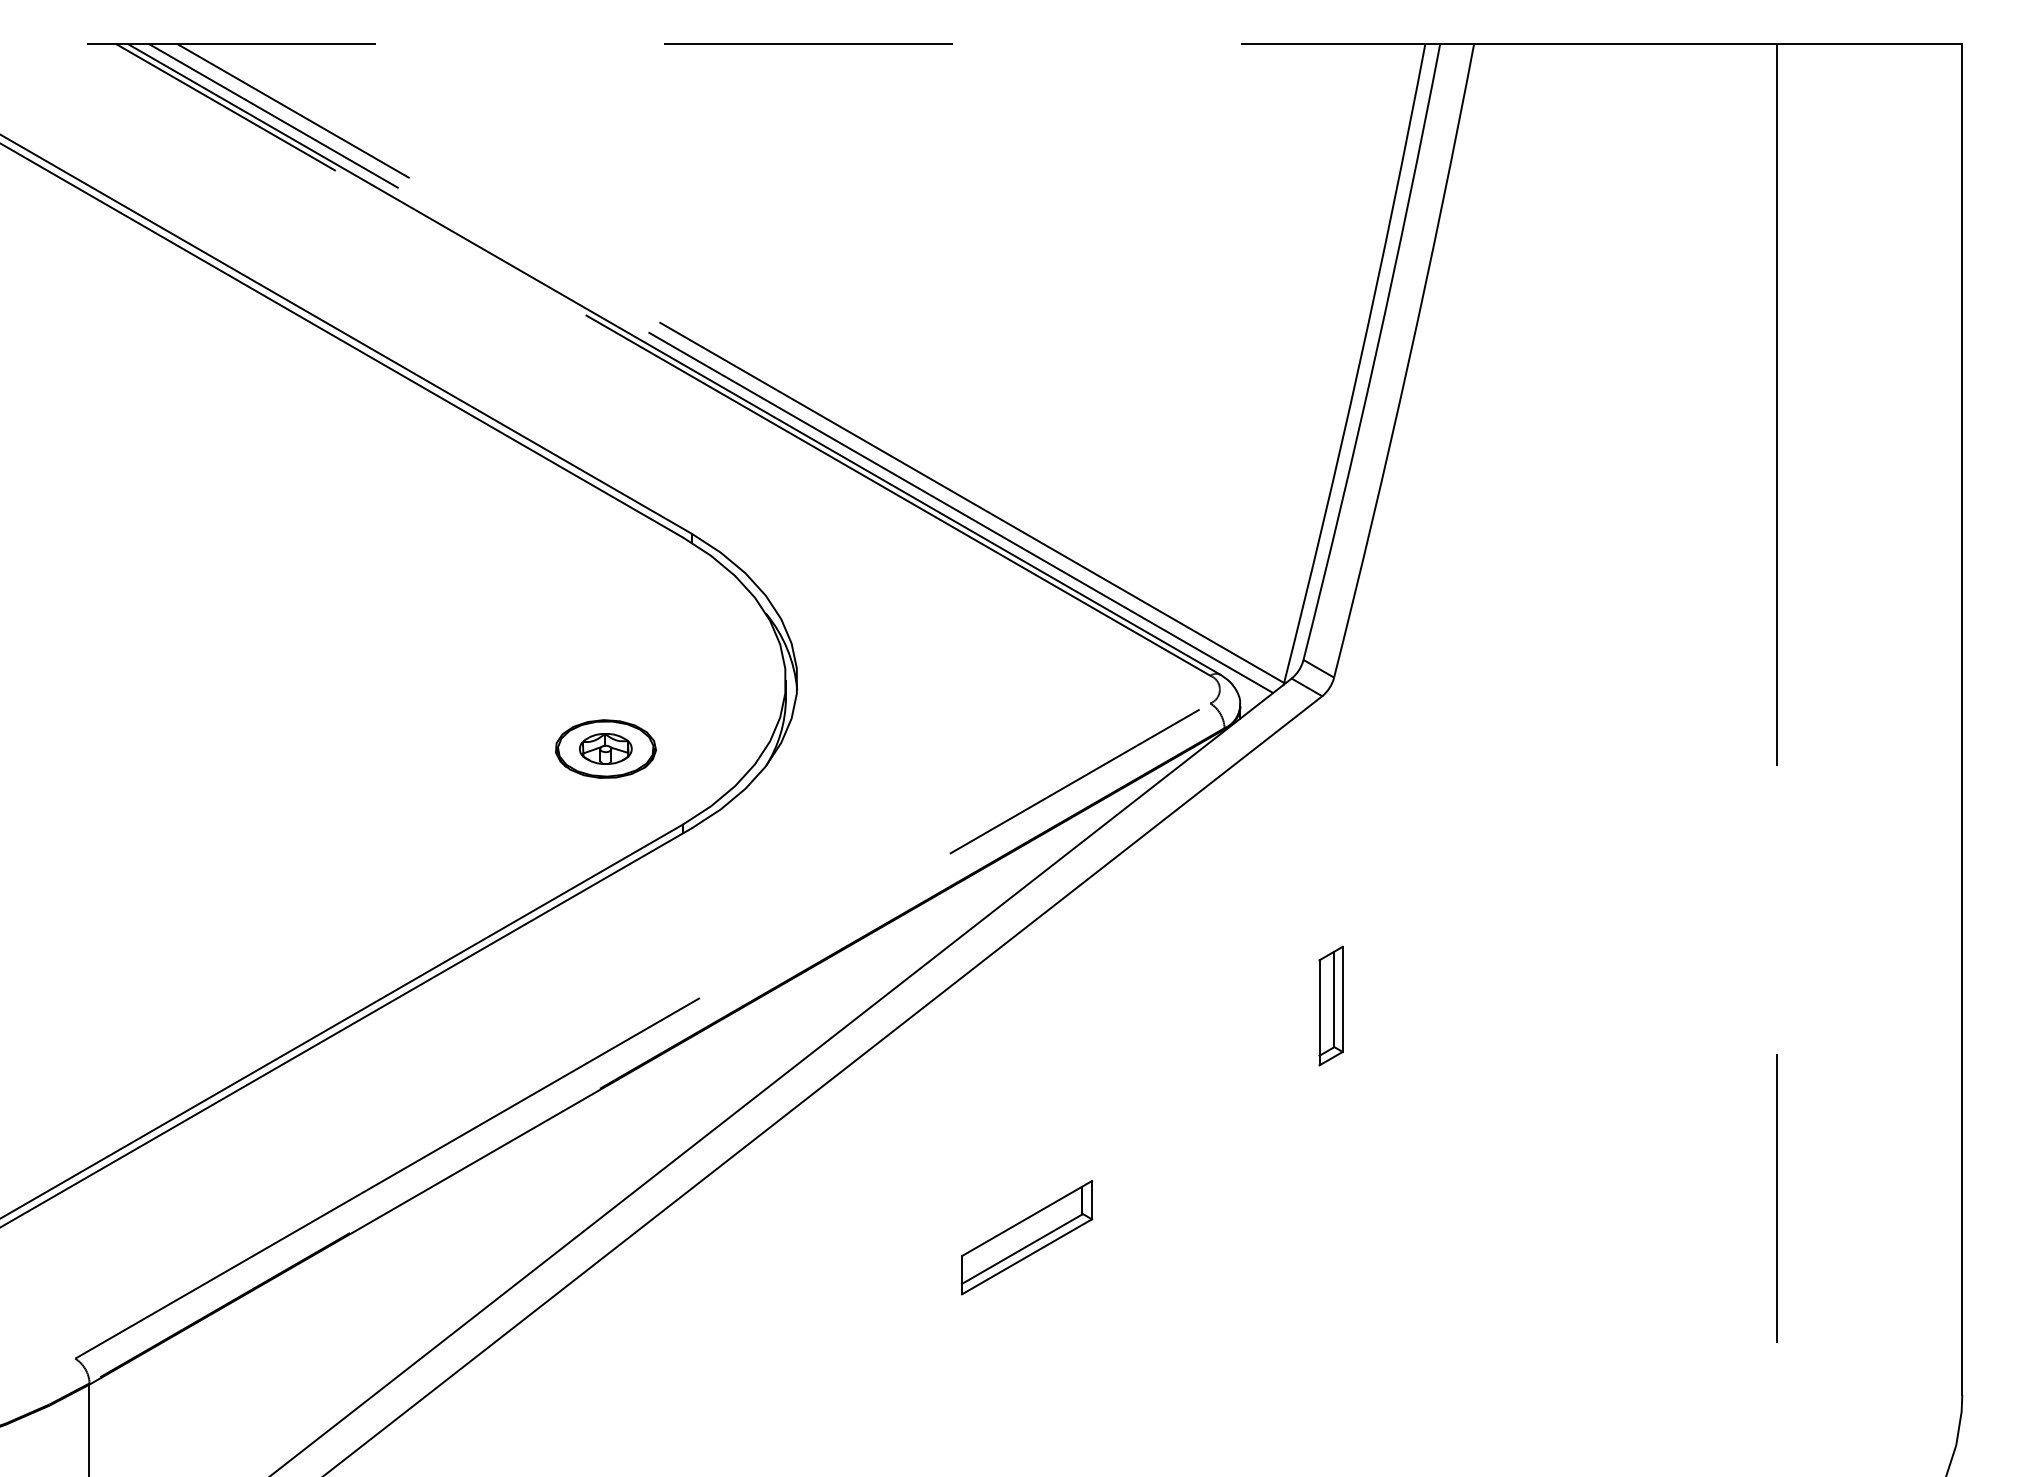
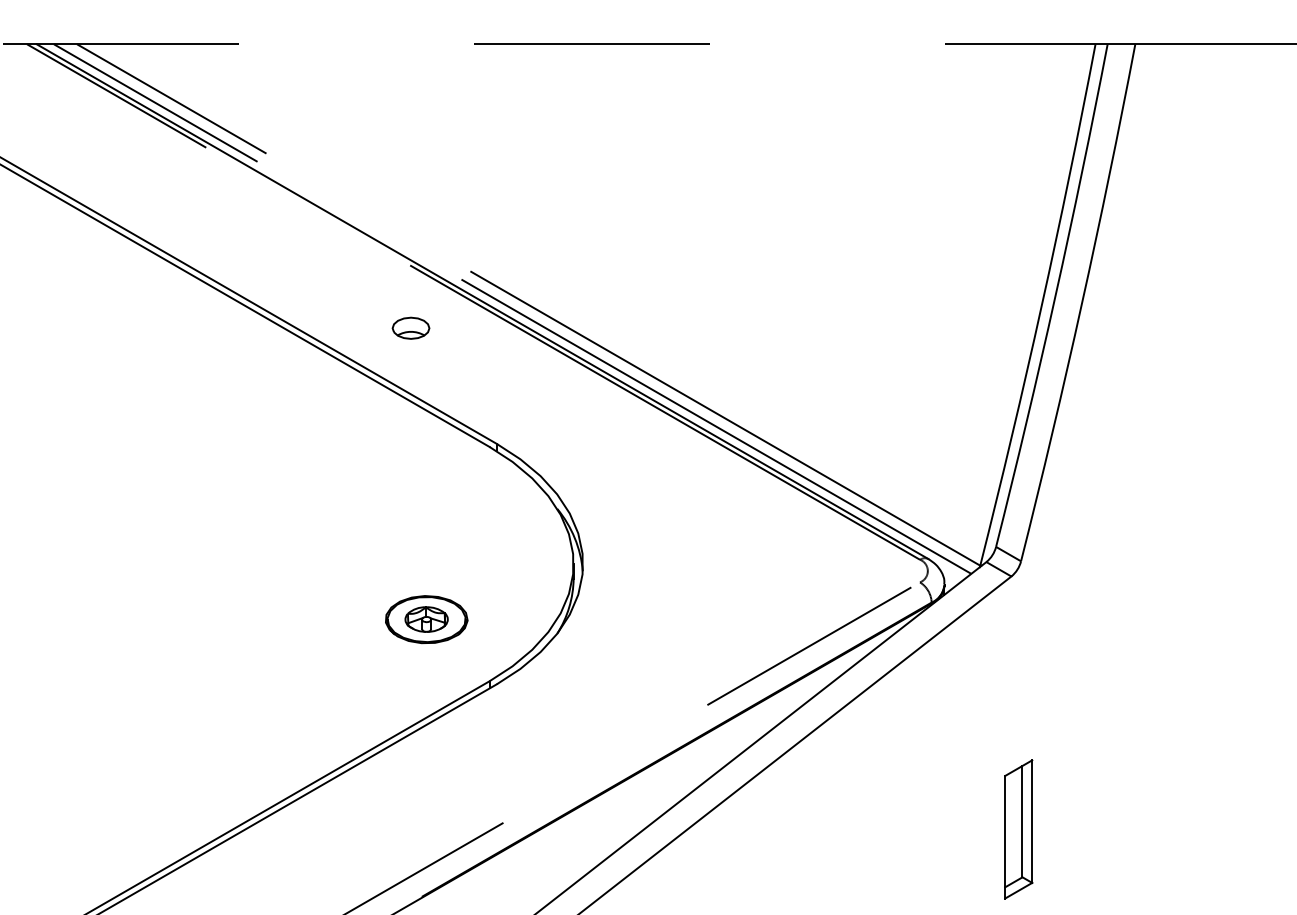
part: (586, 391) -> (410, 327), added
part: (1330, 1005) -> (1018, 828), size x1.43

